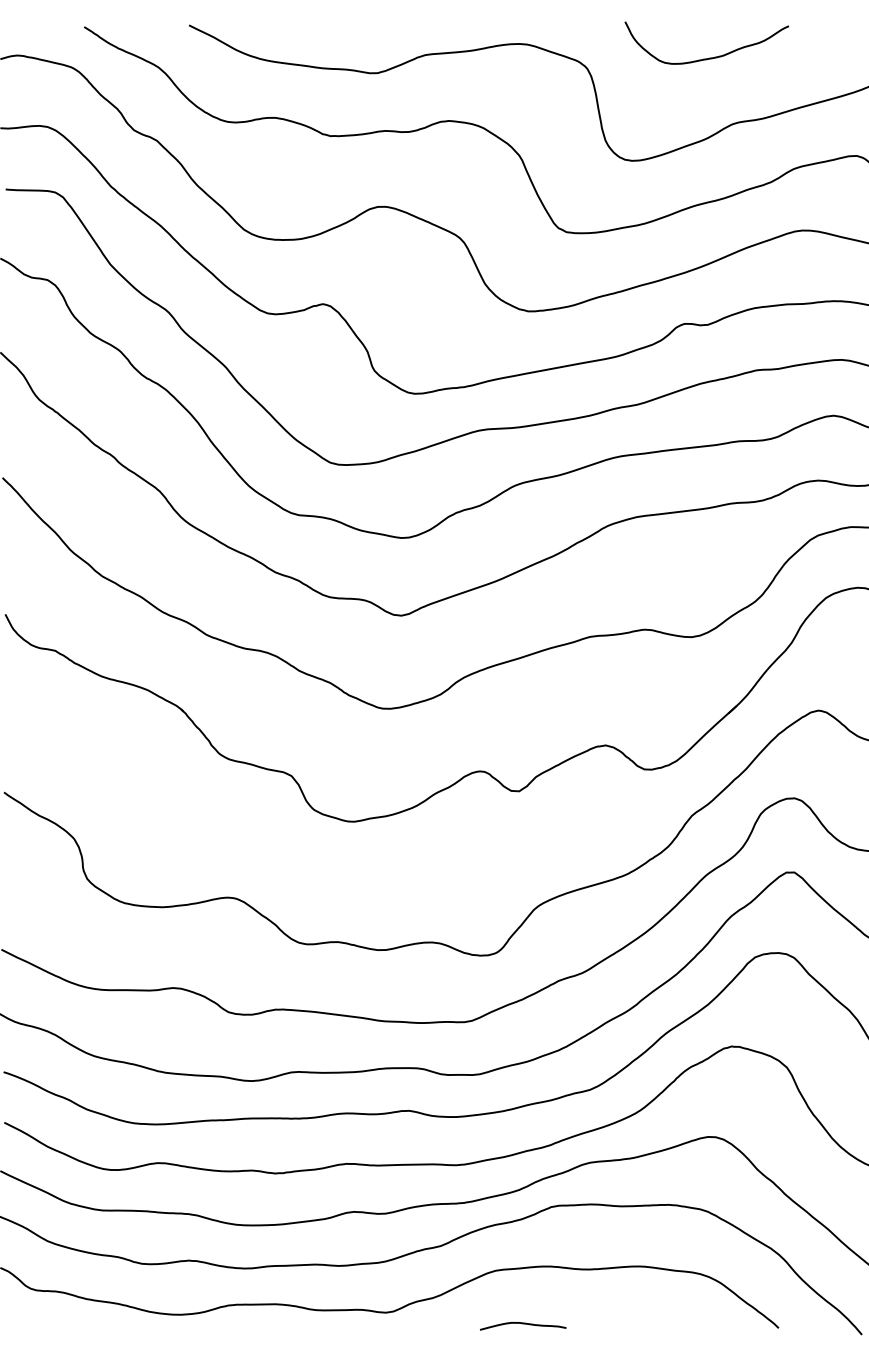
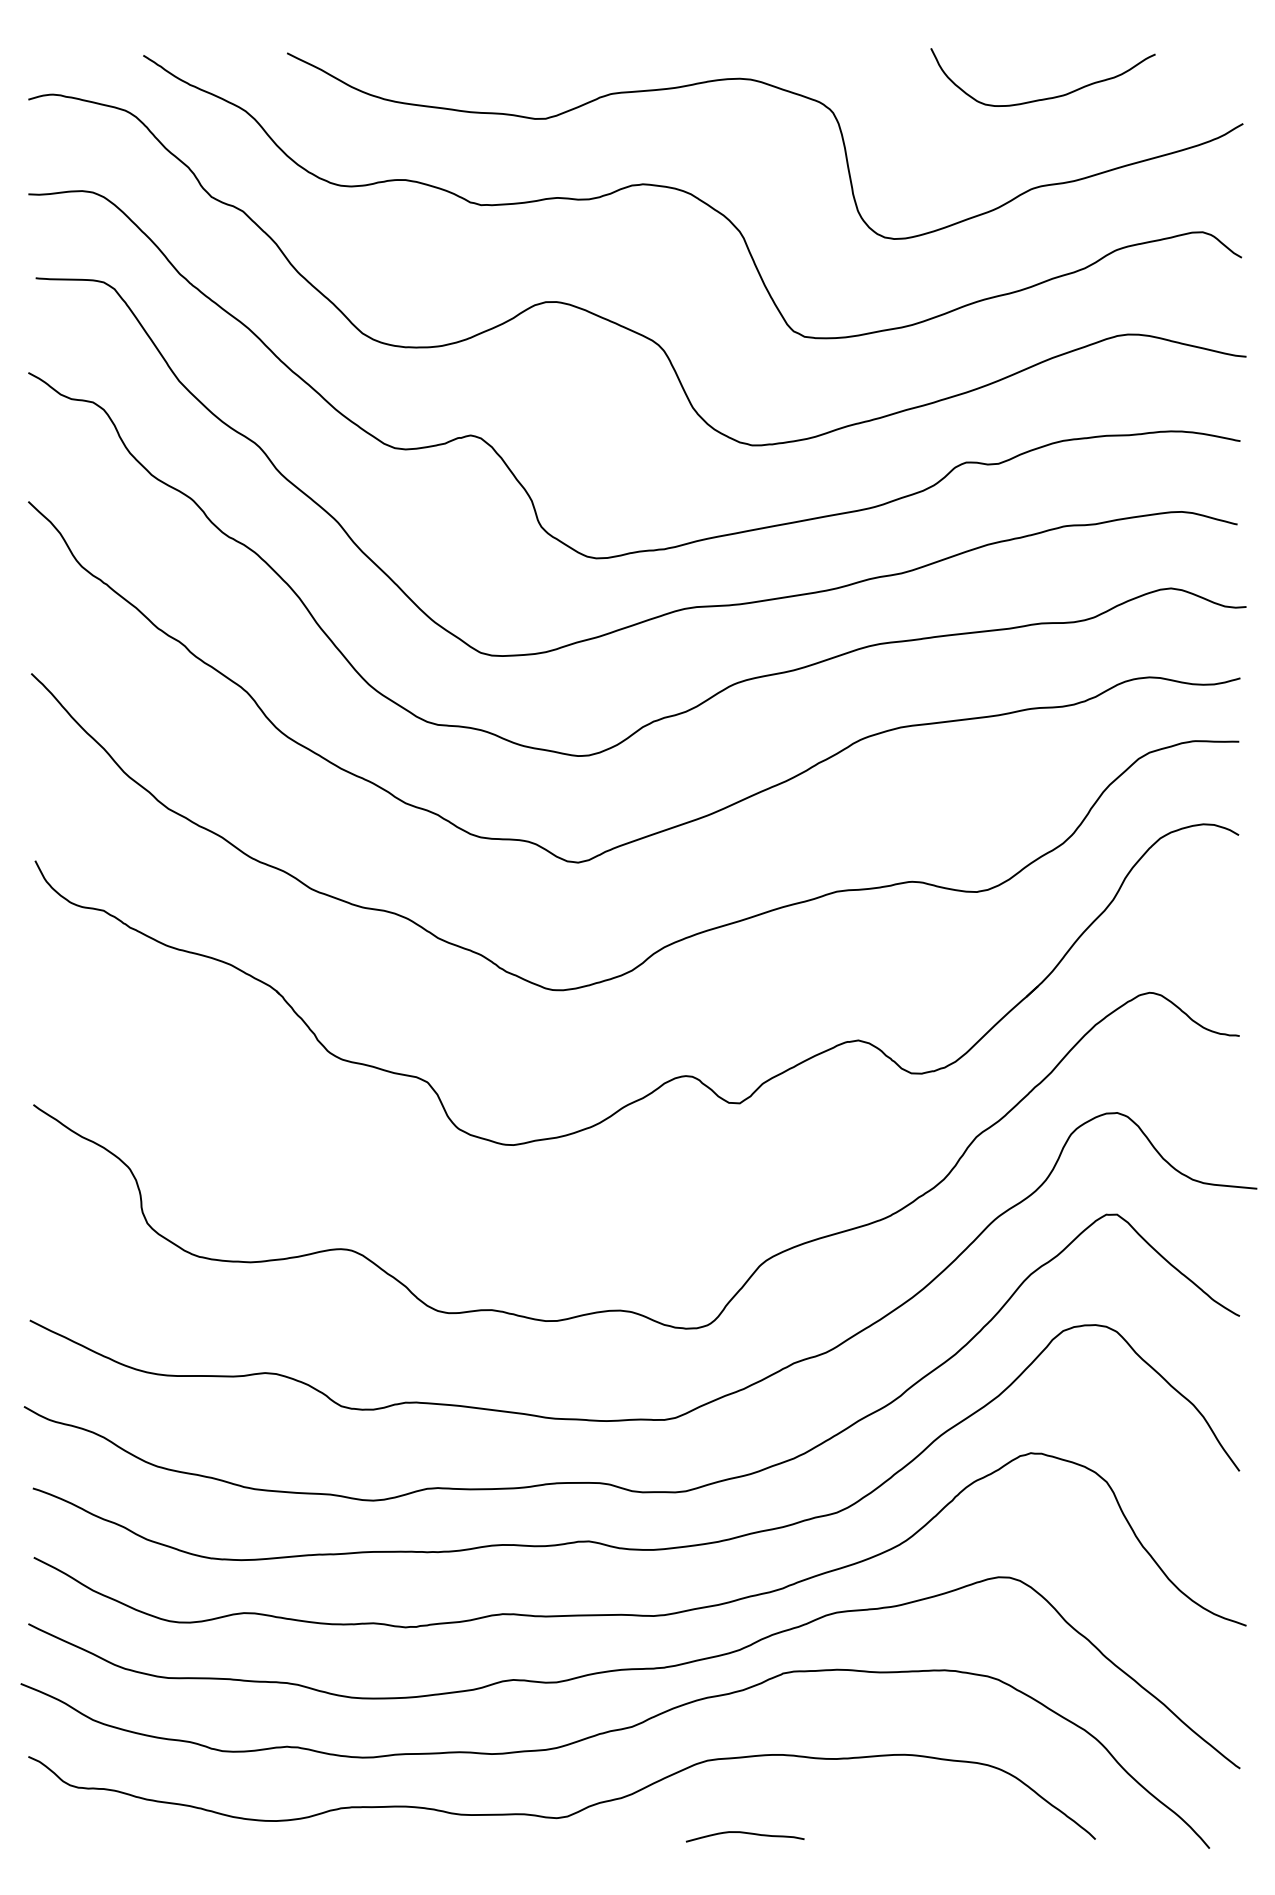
curve: (710, 57) -> (1047, 97), moved

